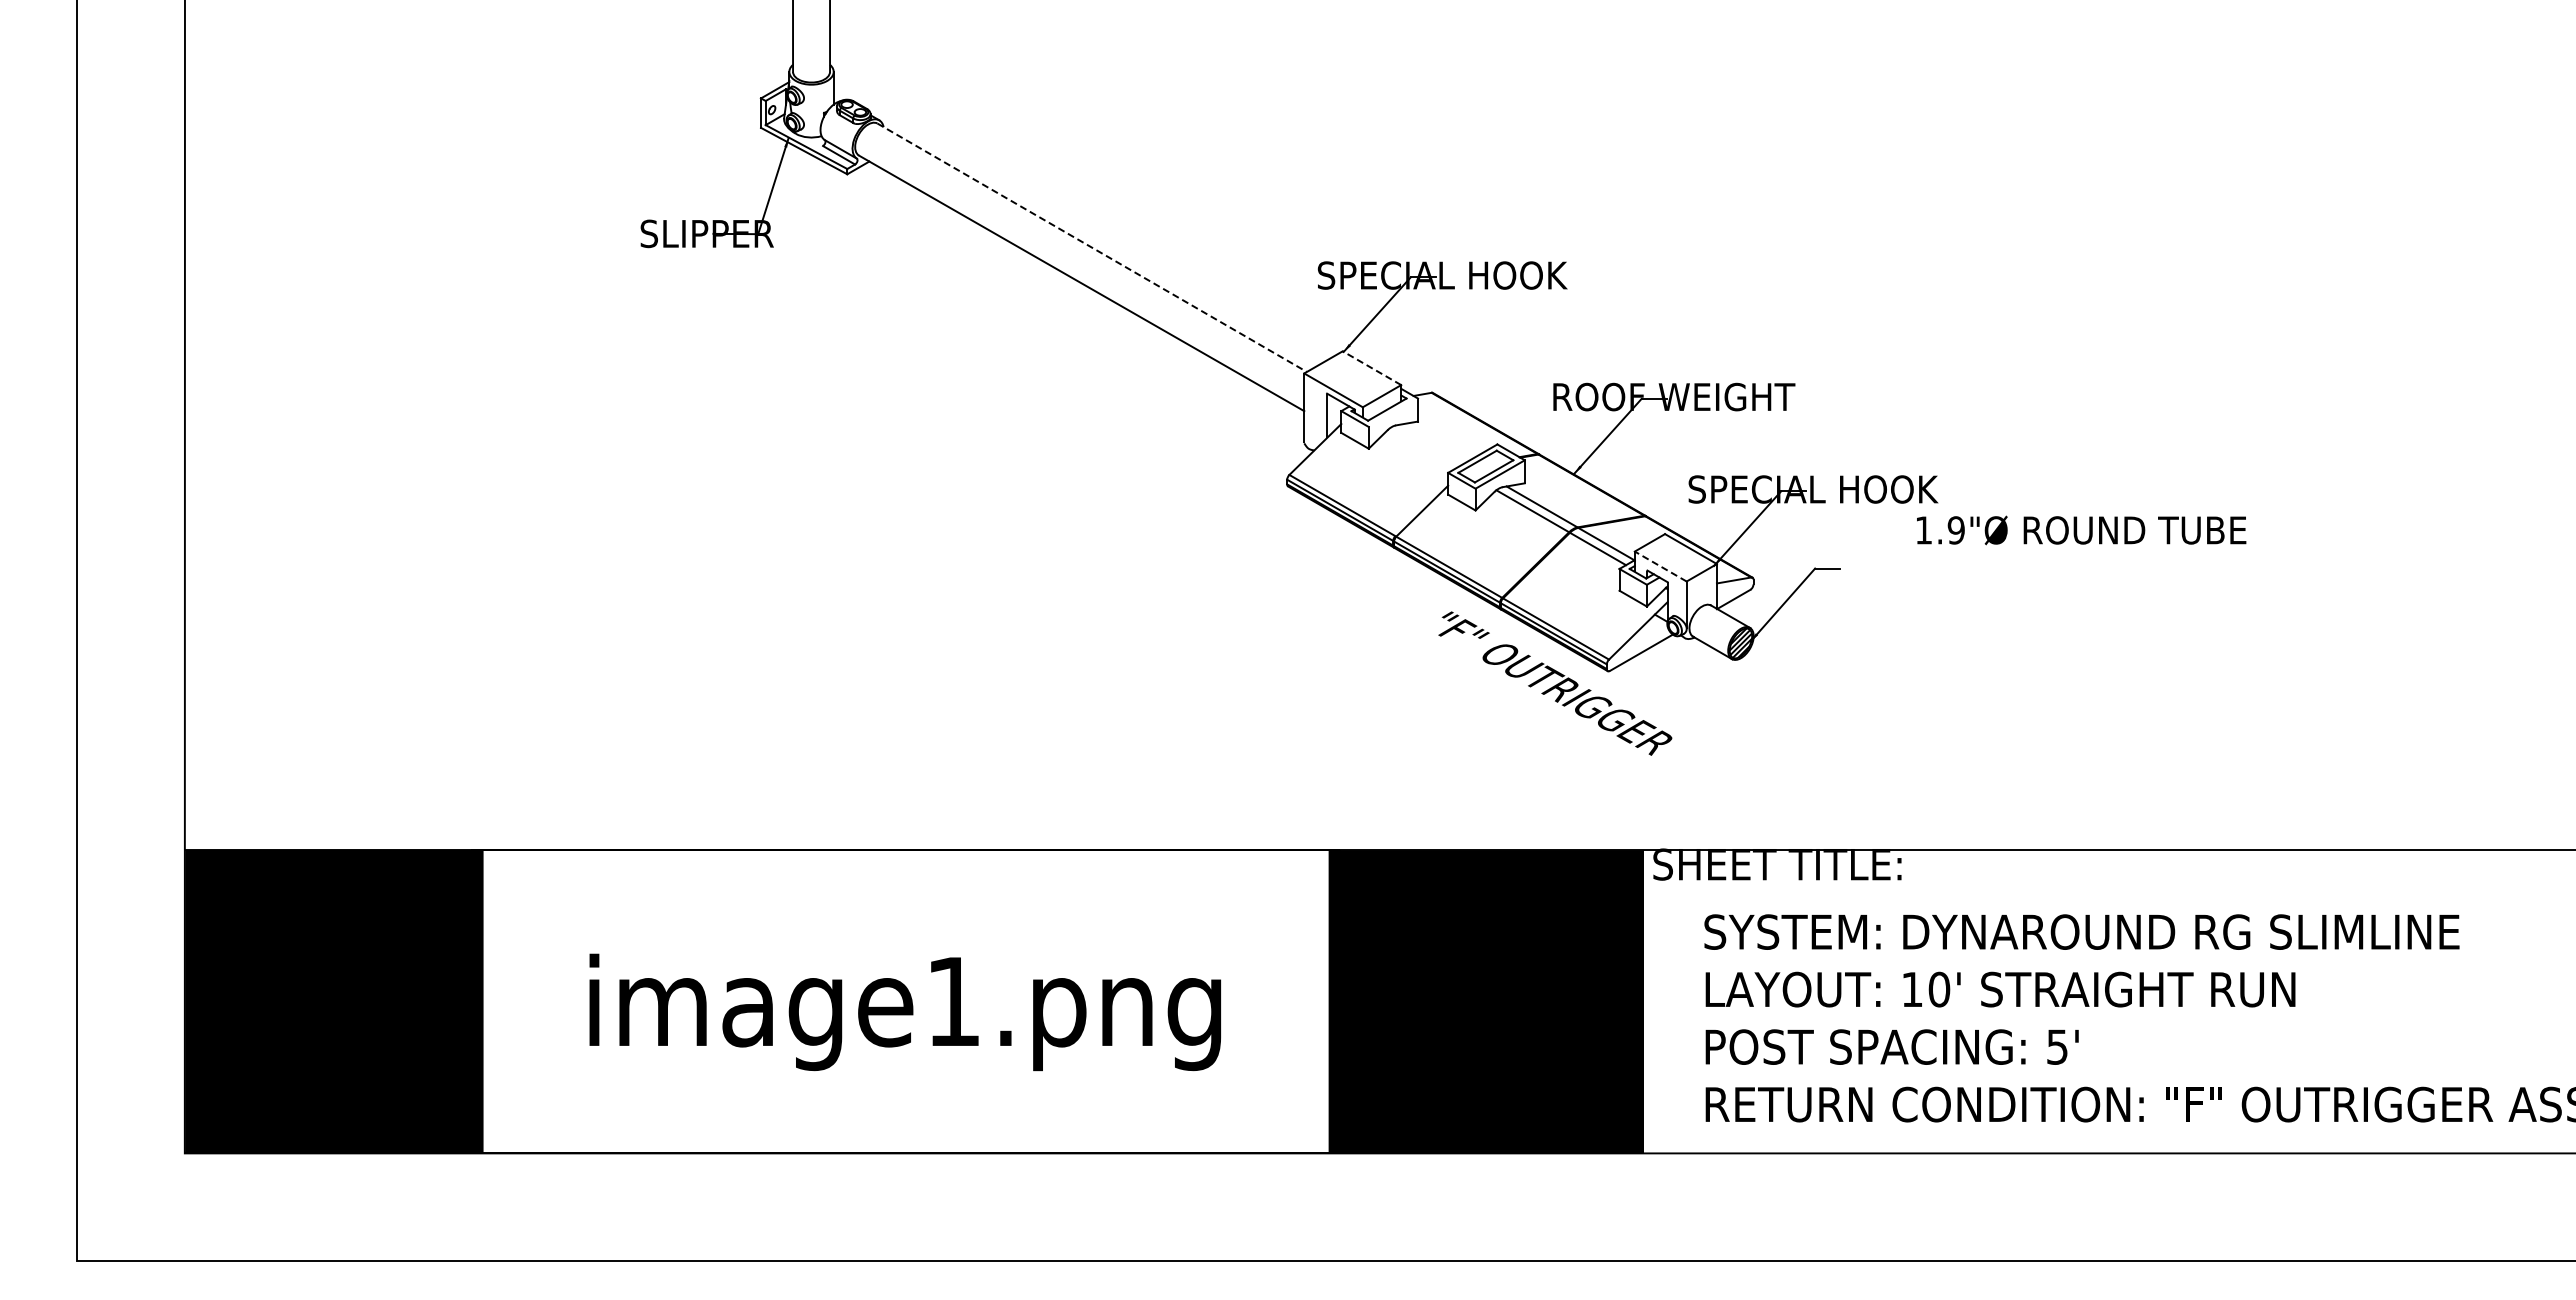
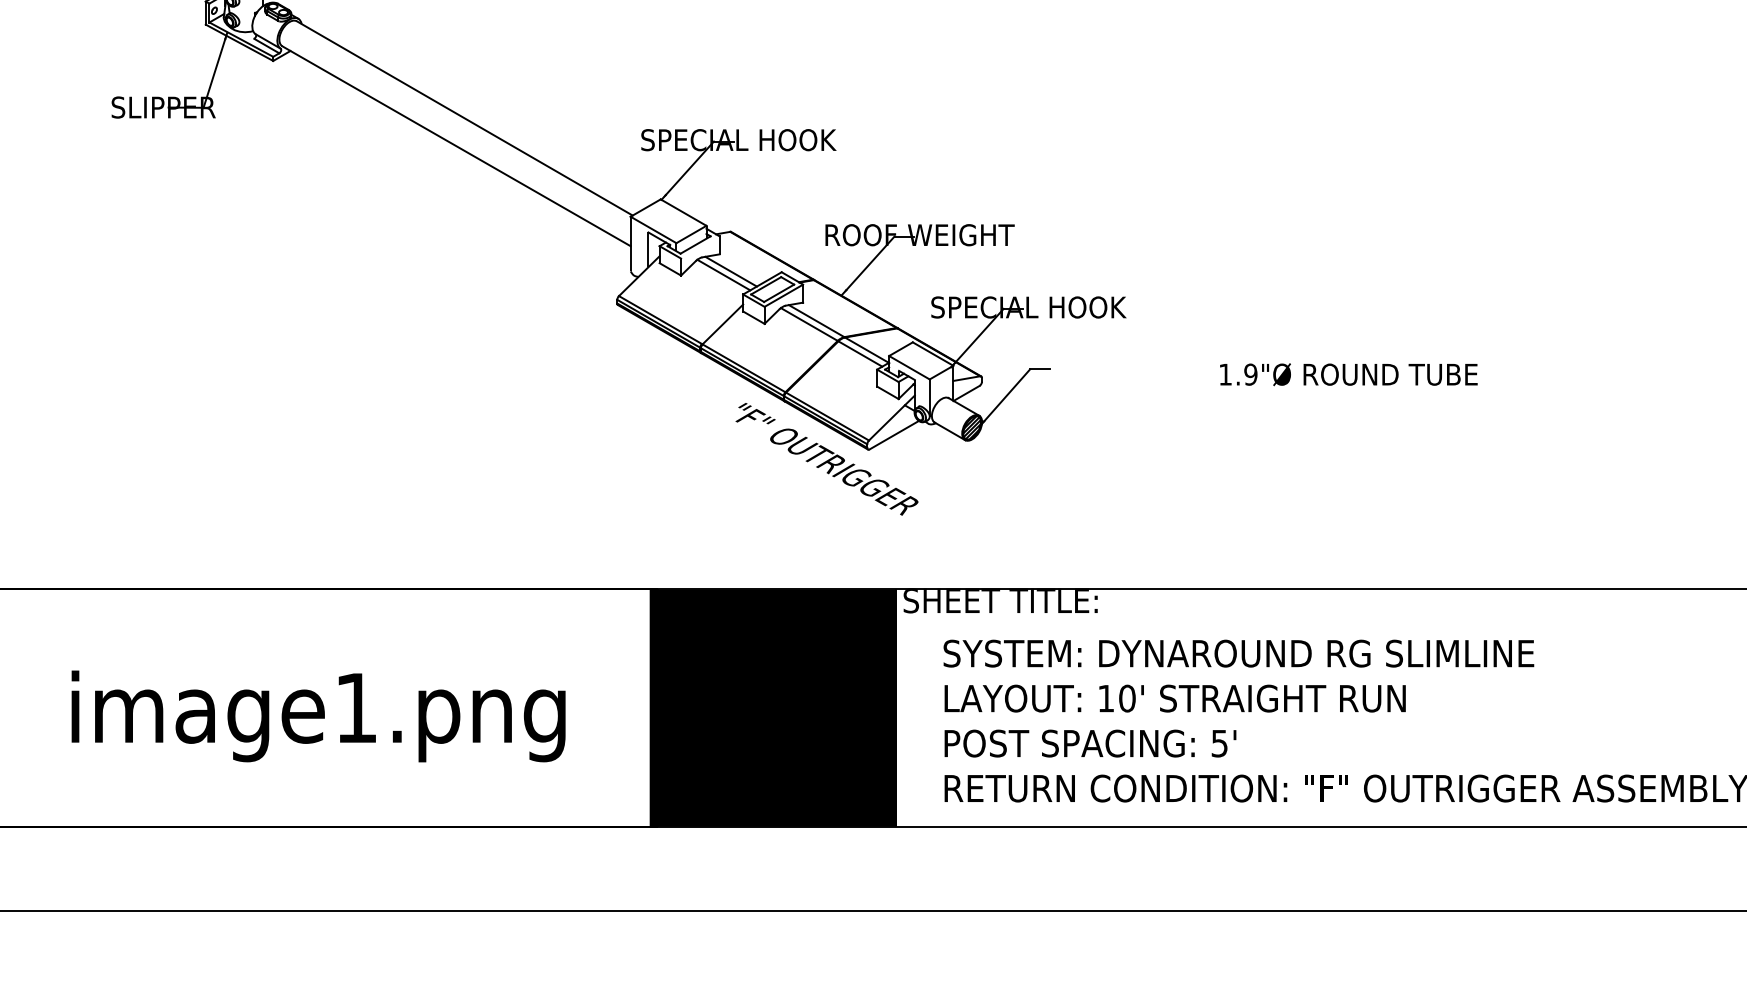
line: (1092, 248) -> (465, 118), dashed -> solid
line: (1371, 368) -> (683, 212), dashed -> solid
line: (1432, 443) -> (730, 271), added
line: (1423, 447) -> (723, 274), added
text: (2081, 530) -> (1348, 374), moved
line: (1660, 566) -> (909, 367), dashed -> solid

